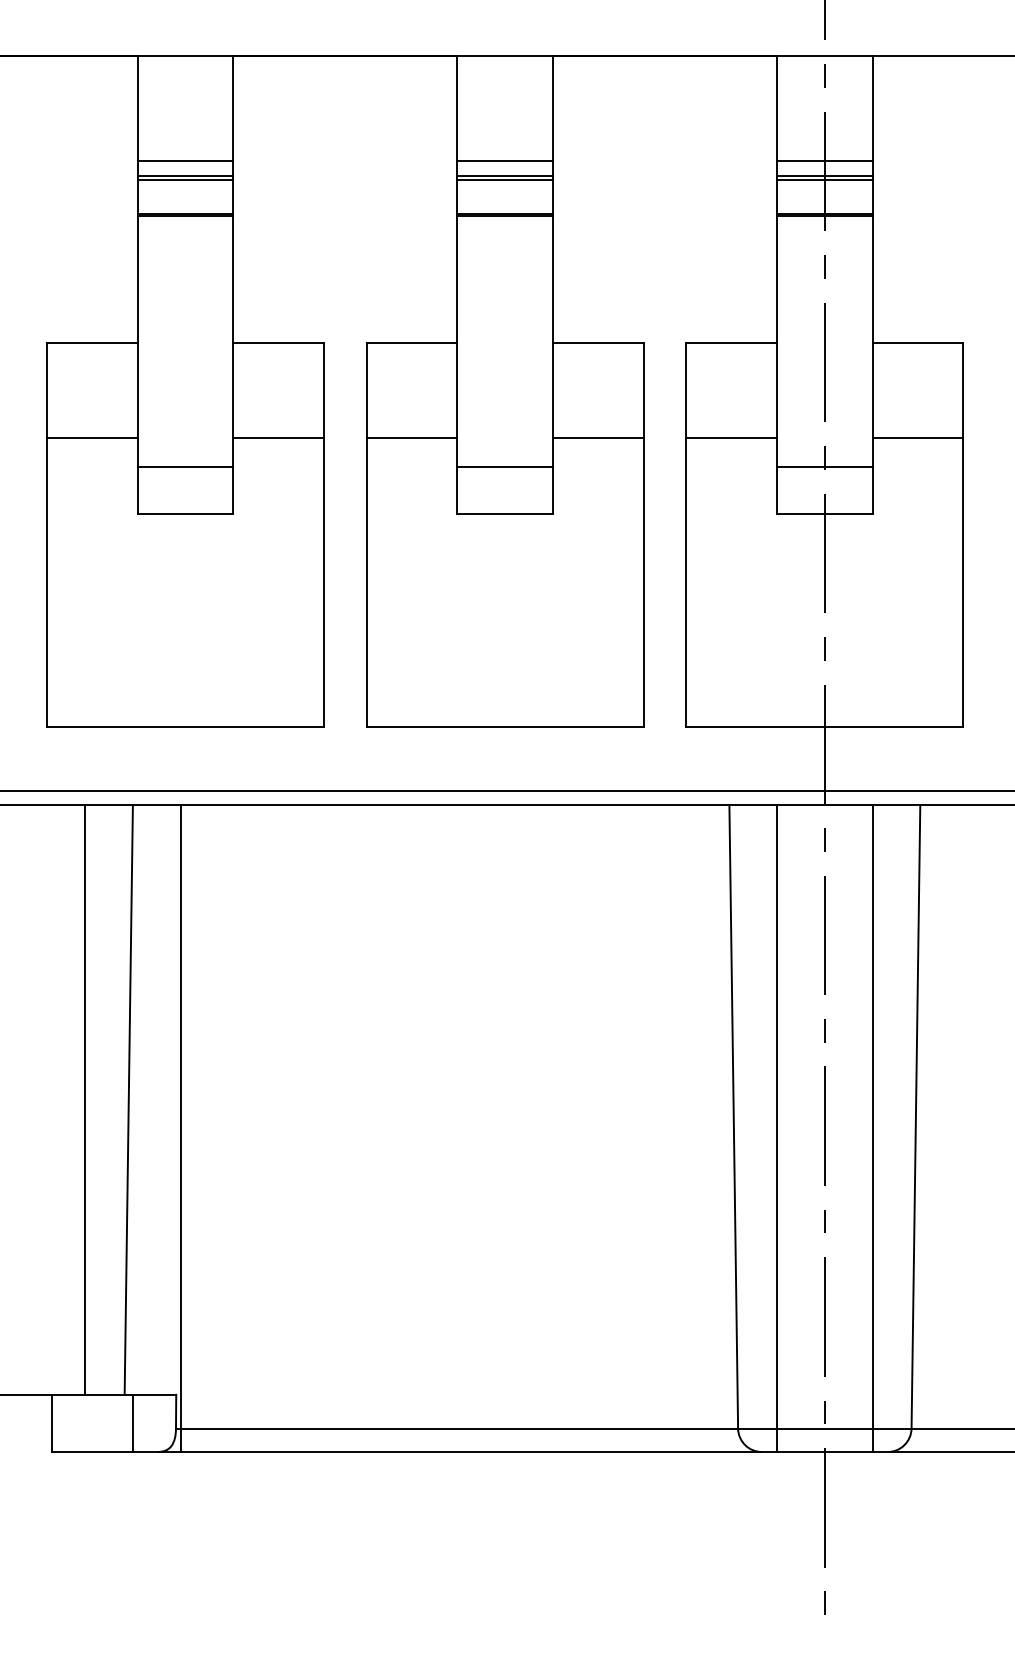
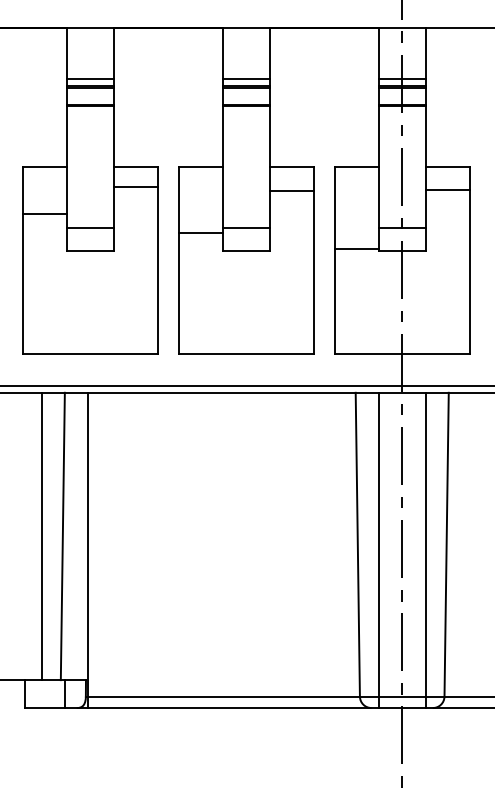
line: (277, 437) -> (135, 186), moved
line: (411, 437) -> (200, 232), moved
line: (597, 437) -> (291, 190), moved
line: (731, 437) -> (356, 248), moved
line: (917, 437) -> (447, 189), moved

